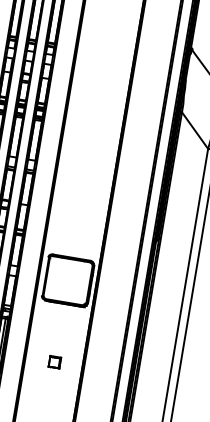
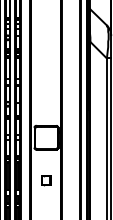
part: (54, 363) -> (46, 181), size x1.6

